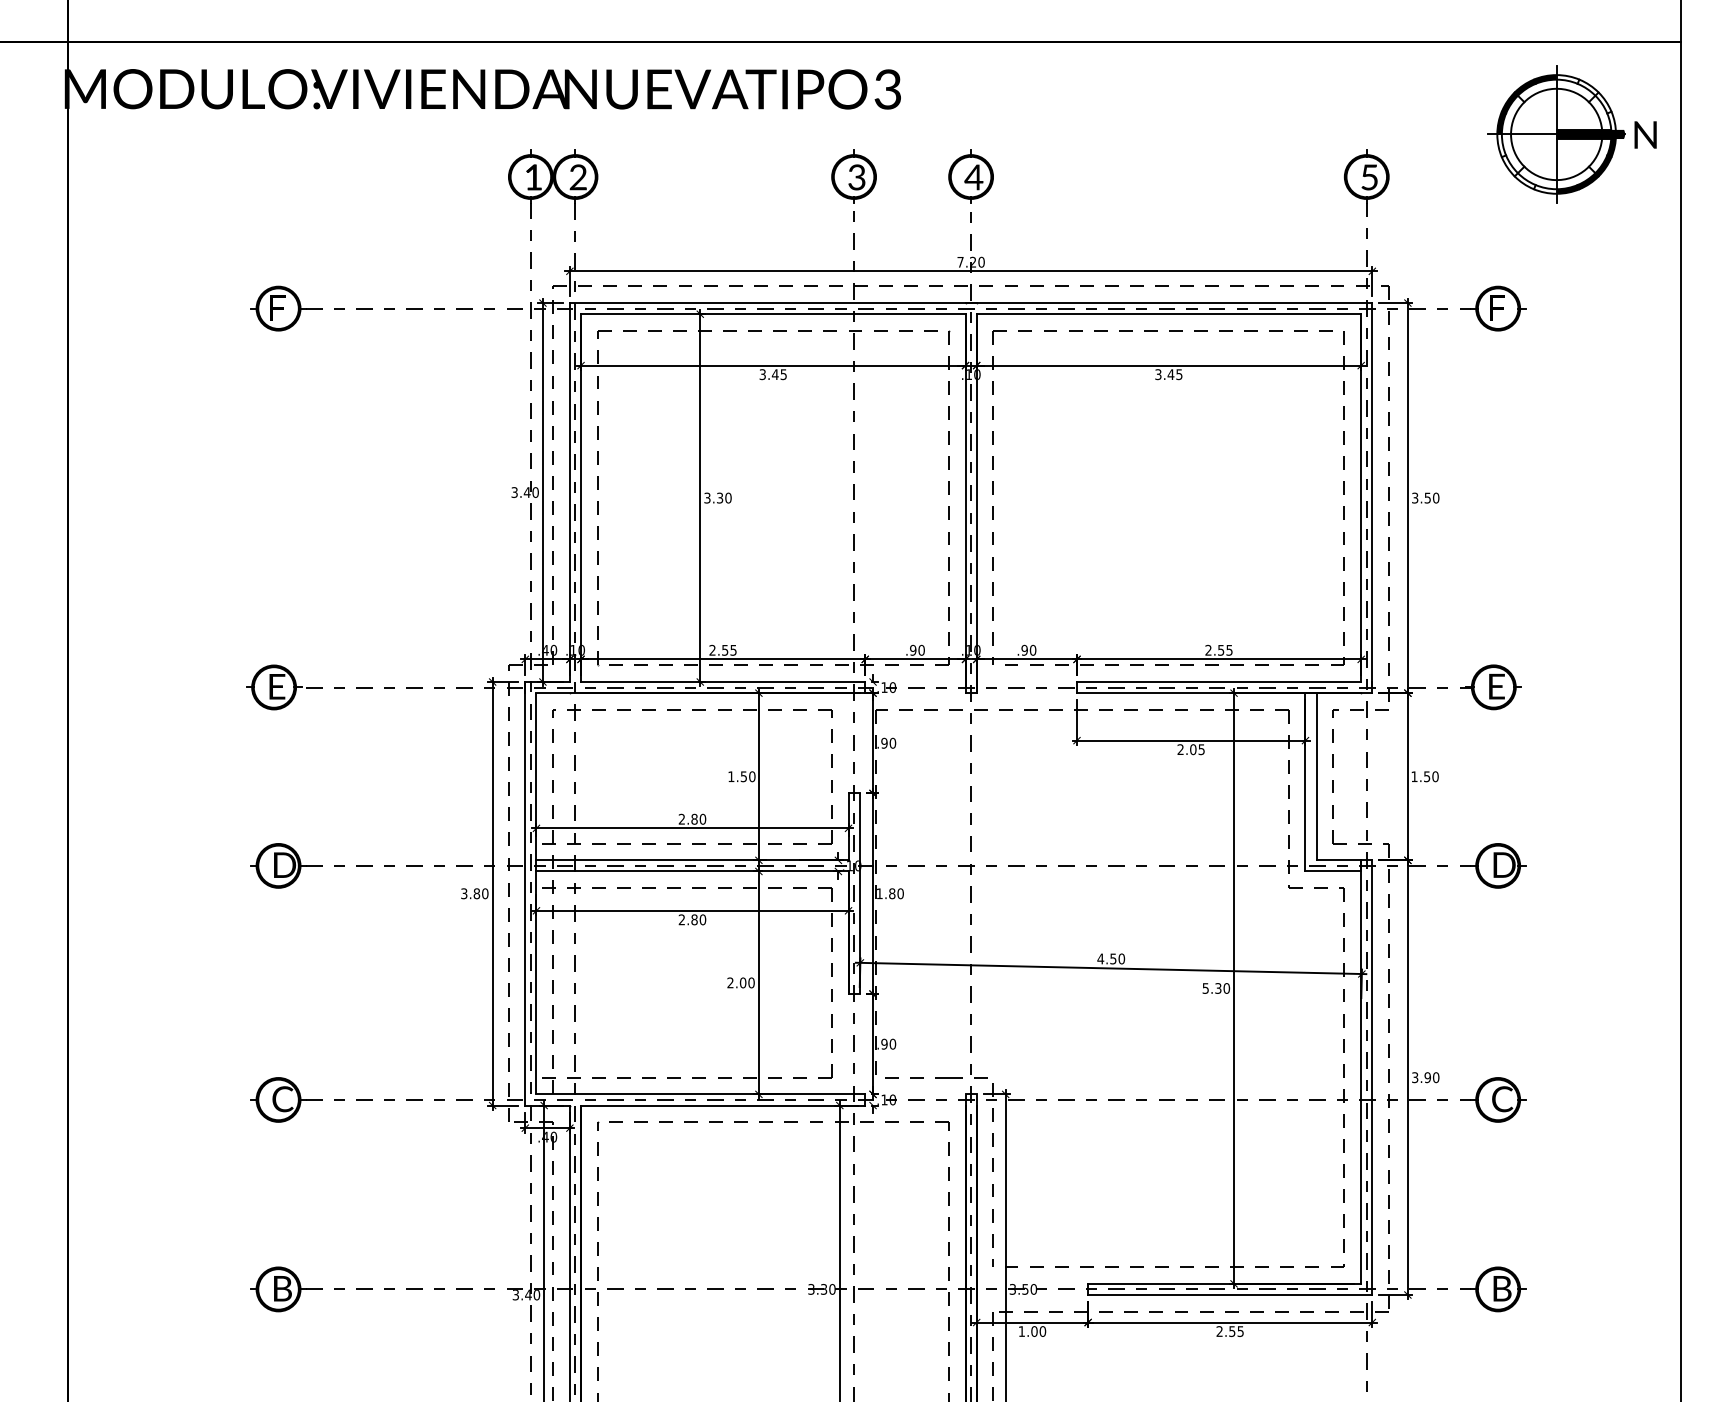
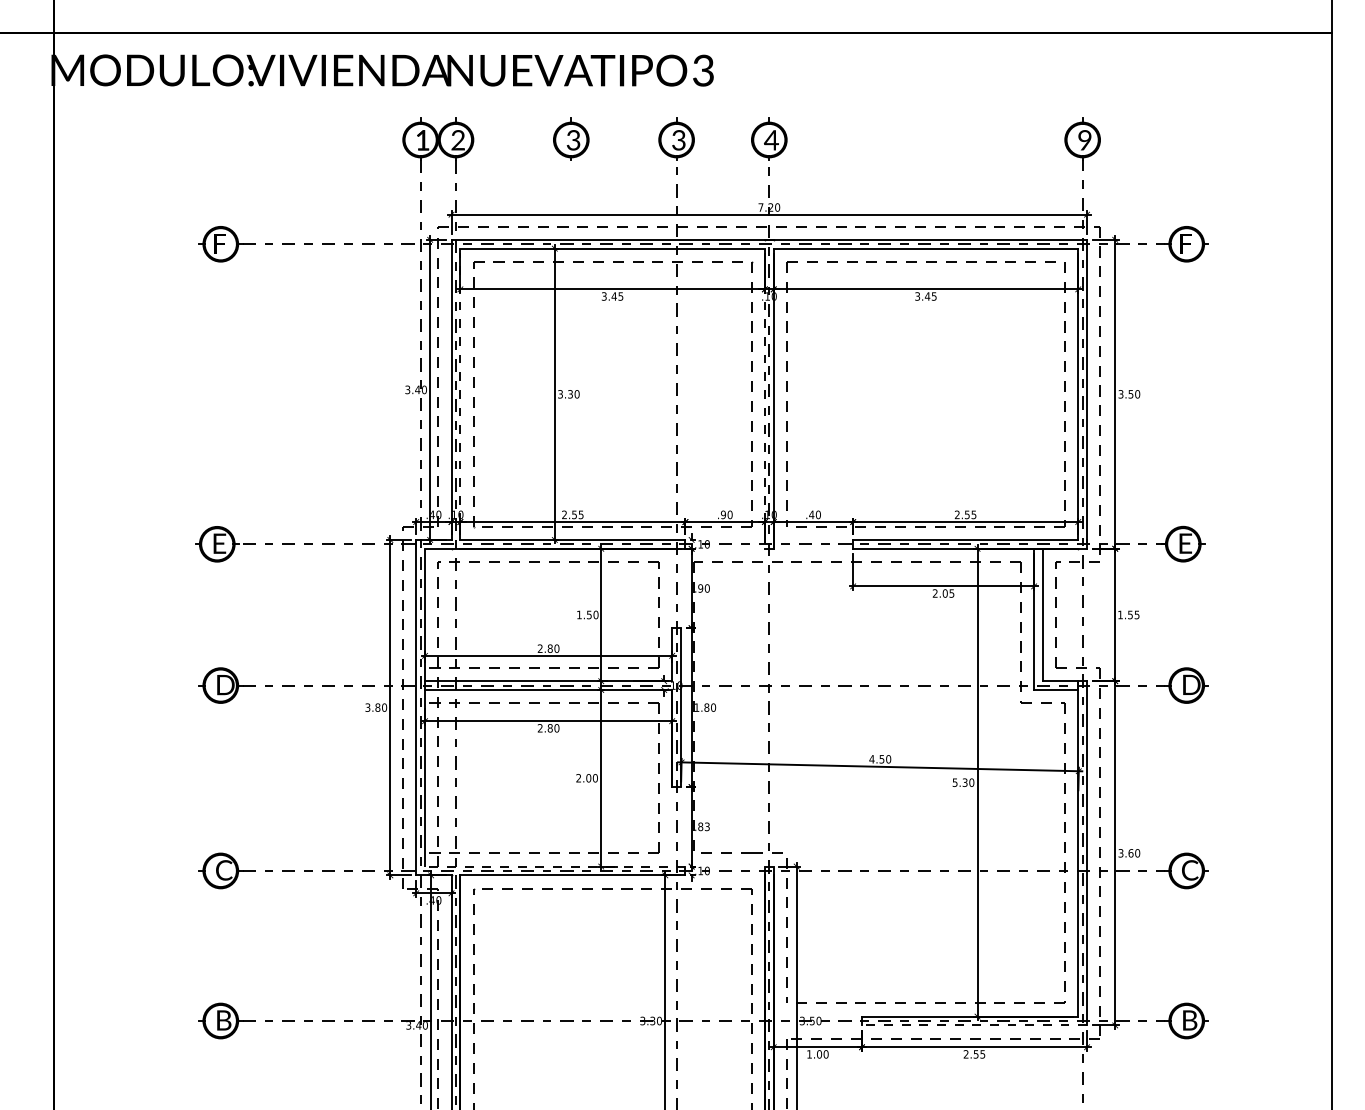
part: (1571, 134) -> (1244, 106), removed
part: (720, 176) -> (570, 139), added
text: (1369, 177) -> (1084, 140), 5 -> 9
line: (581, 498) -> (460, 394), solid -> dashed
line: (965, 504) -> (764, 399), solid -> dashed
text: (1024, 649) -> (811, 514), .90 -> .40
text: (1435, 776) -> (1137, 614), 1.50 -> 1.55
text: (888, 1043) -> (703, 826), .90 -> .83
text: (1427, 1077) -> (1130, 853), 3.90 -> 3.60
line: (700, 1094) -> (554, 866), solid -> dashed
line: (1229, 1295) -> (973, 1025), solid -> dashed

